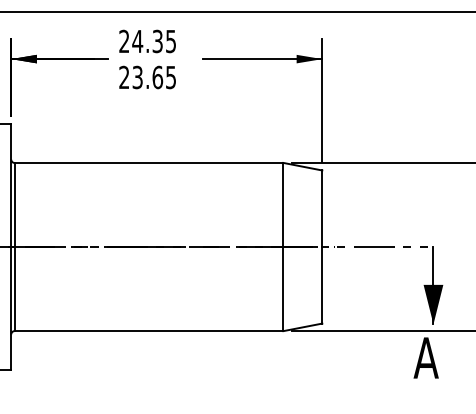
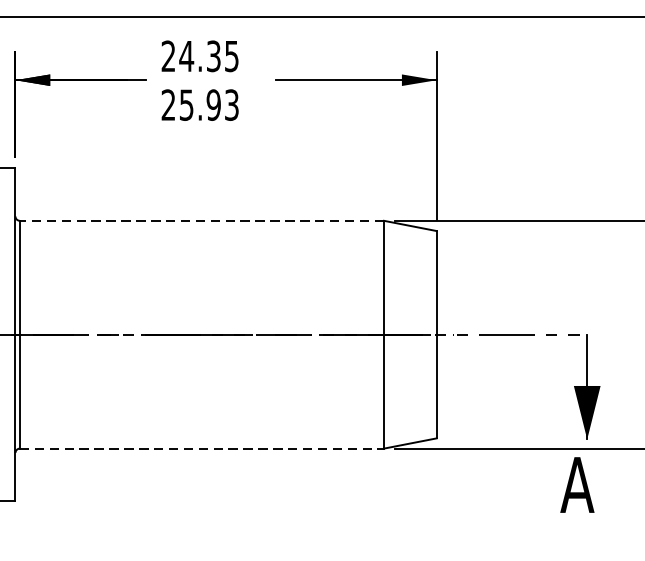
text: (154, 77) -> (209, 105), 23.65 -> 25.93
line: (148, 162) -> (201, 220), solid -> dashed
line: (149, 331) -> (202, 449), solid -> dashed

